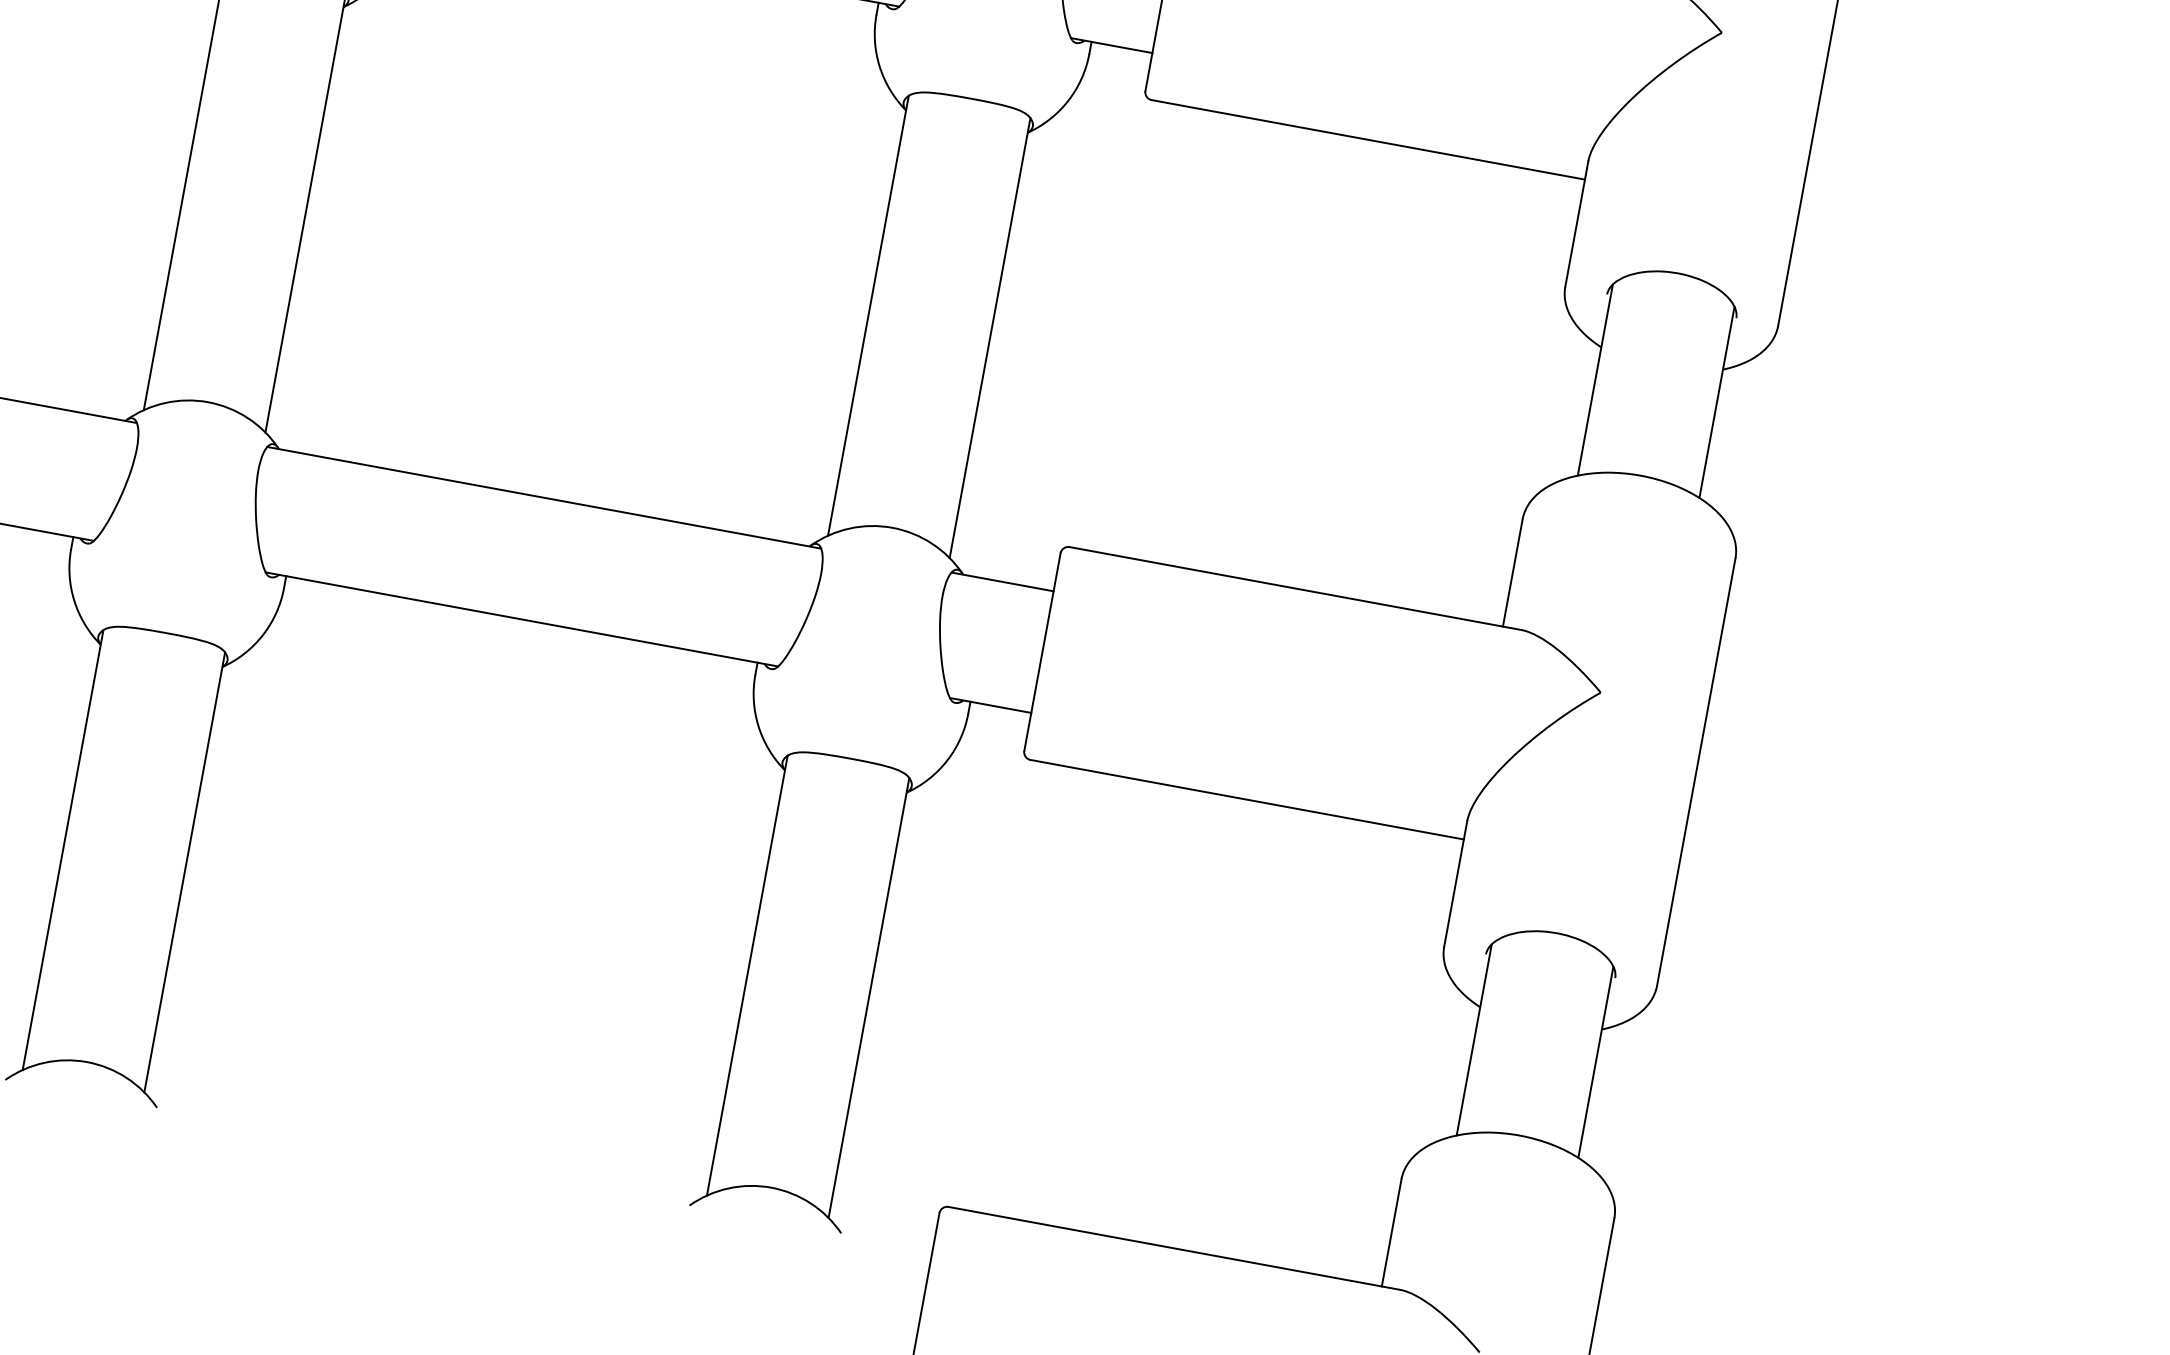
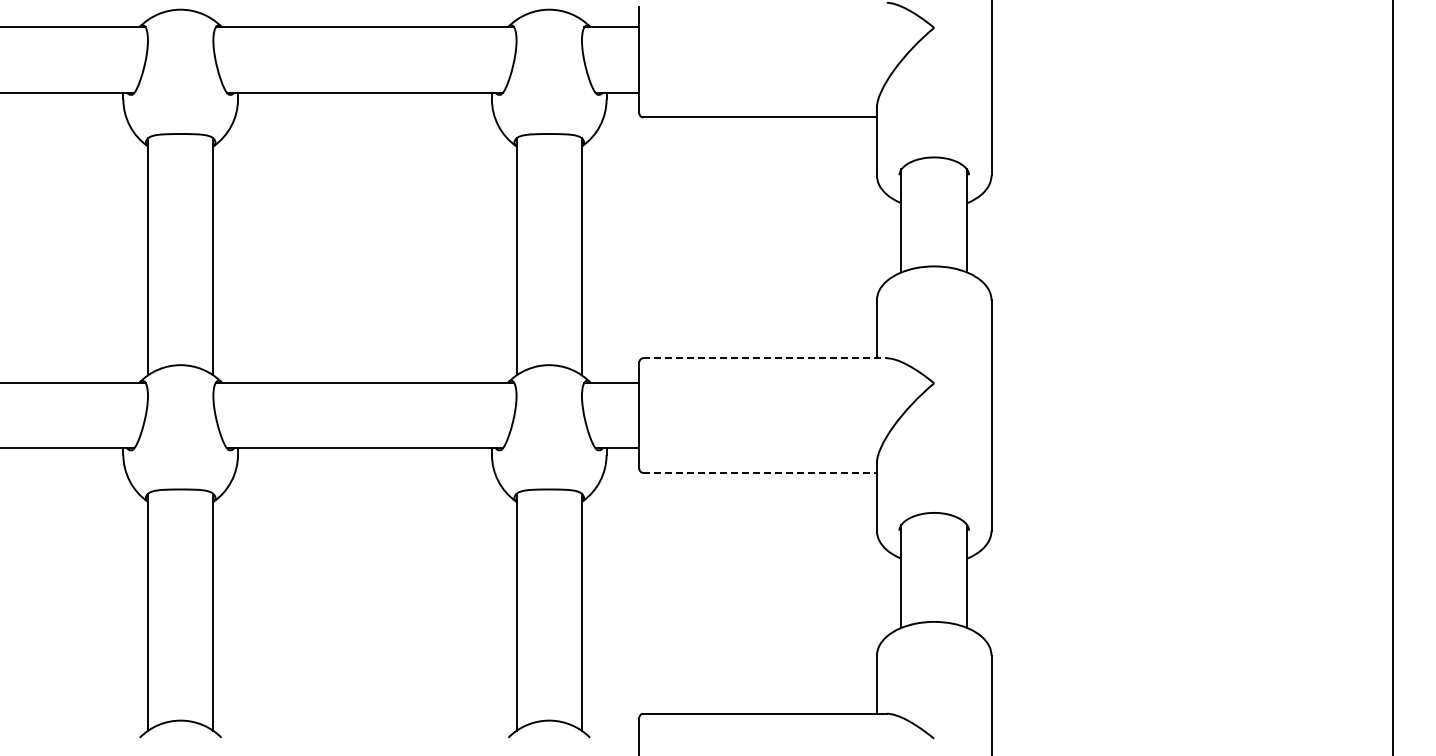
line: (1296, 589) -> (765, 358), solid -> dashed
line: (1247, 799) -> (760, 472), solid -> dashed

